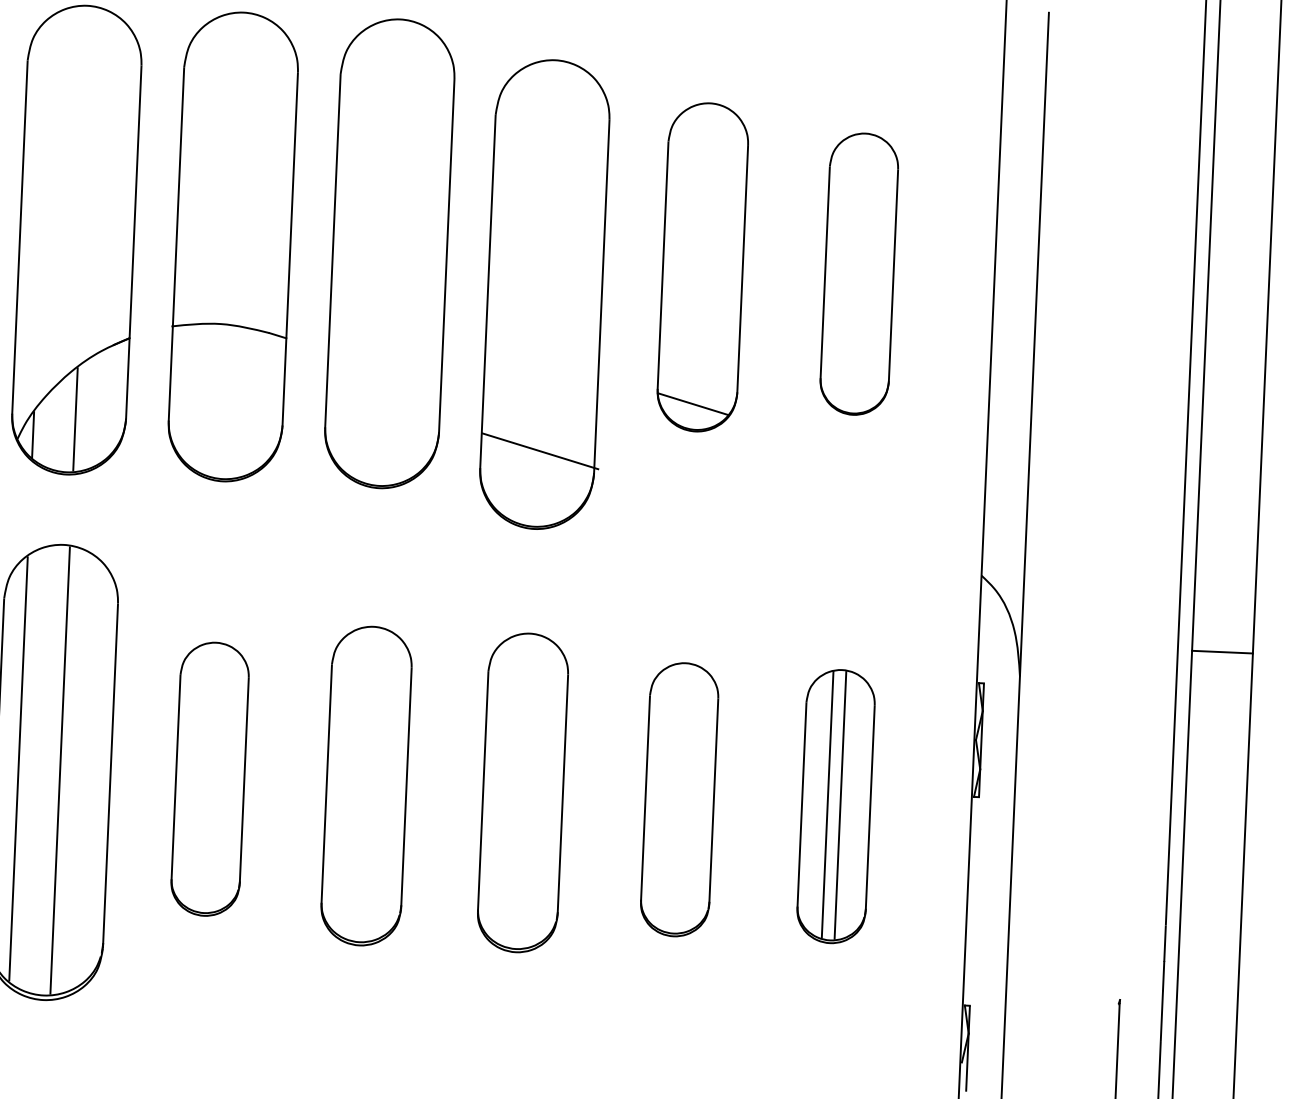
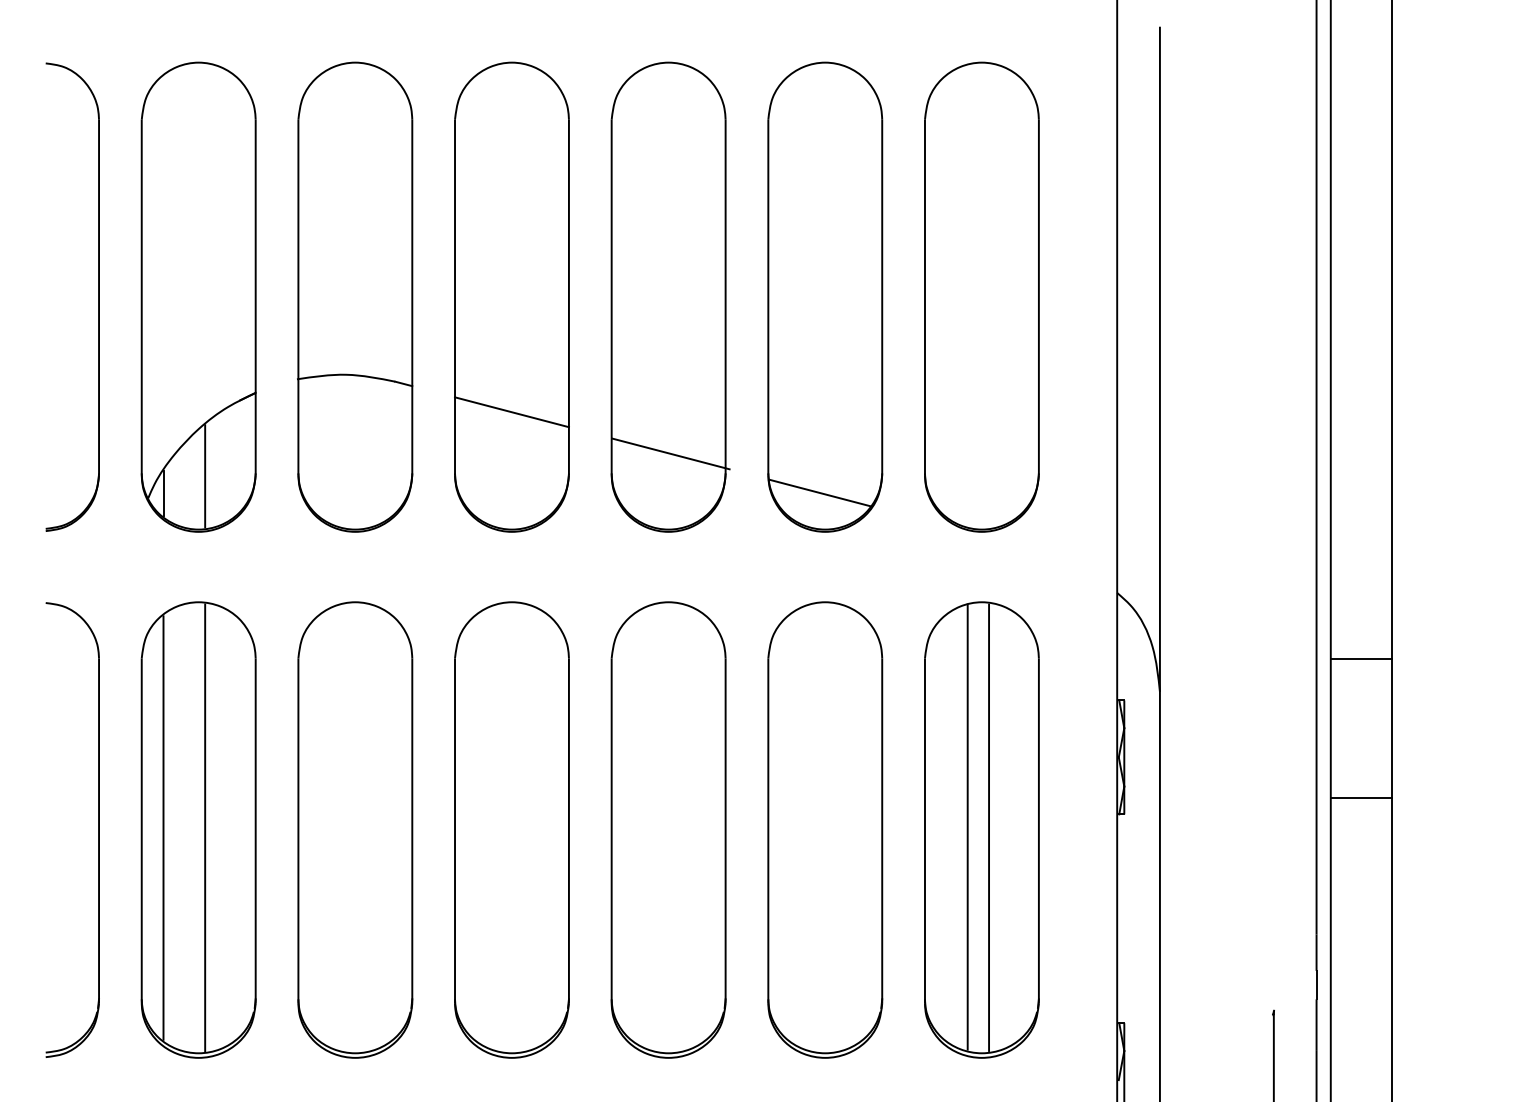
part: (703, 266) -> (825, 296), size x1.43
part: (858, 273) -> (981, 296), size x1.67
part: (546, 293) -> (670, 296), moved
line: (384, 368) -> (511, 412), added
part: (210, 778) -> (355, 829), size x1.67
part: (366, 785) -> (511, 829), size x1.43
line: (1215, 791) -> (1360, 798), added
part: (522, 792) -> (668, 829), size x1.43
part: (679, 799) -> (825, 829), size x1.67
part: (835, 806) -> (981, 829), size x1.67

